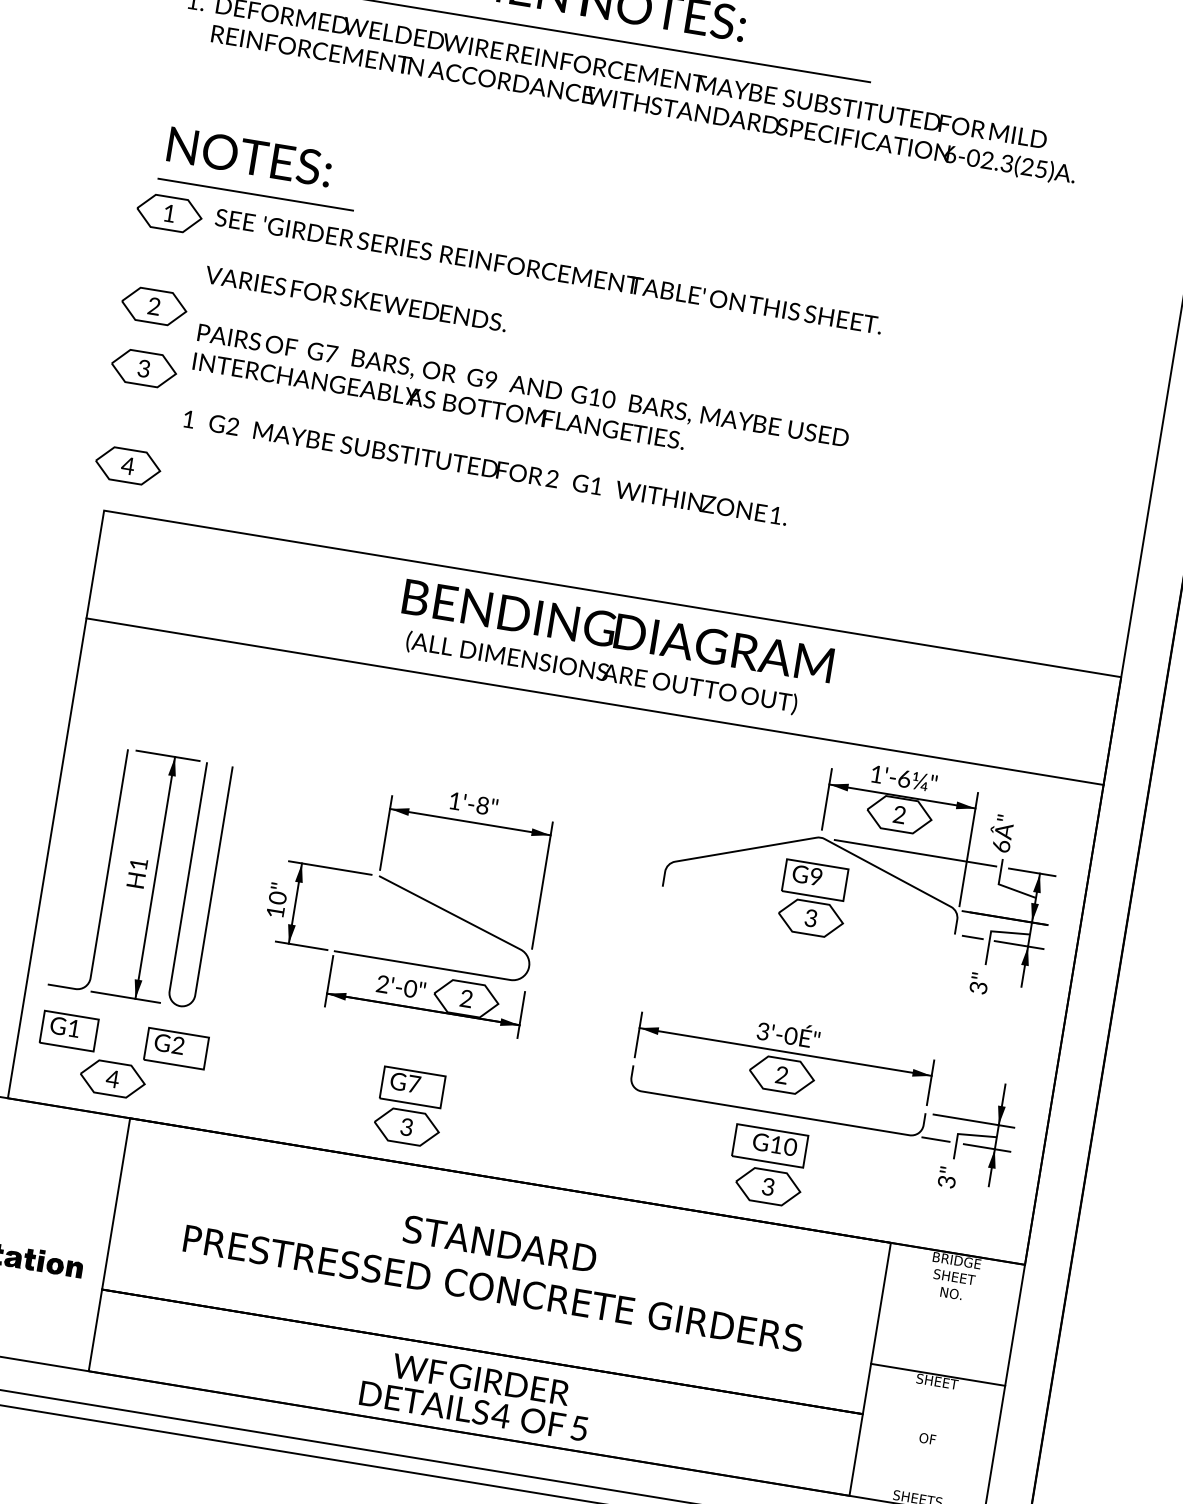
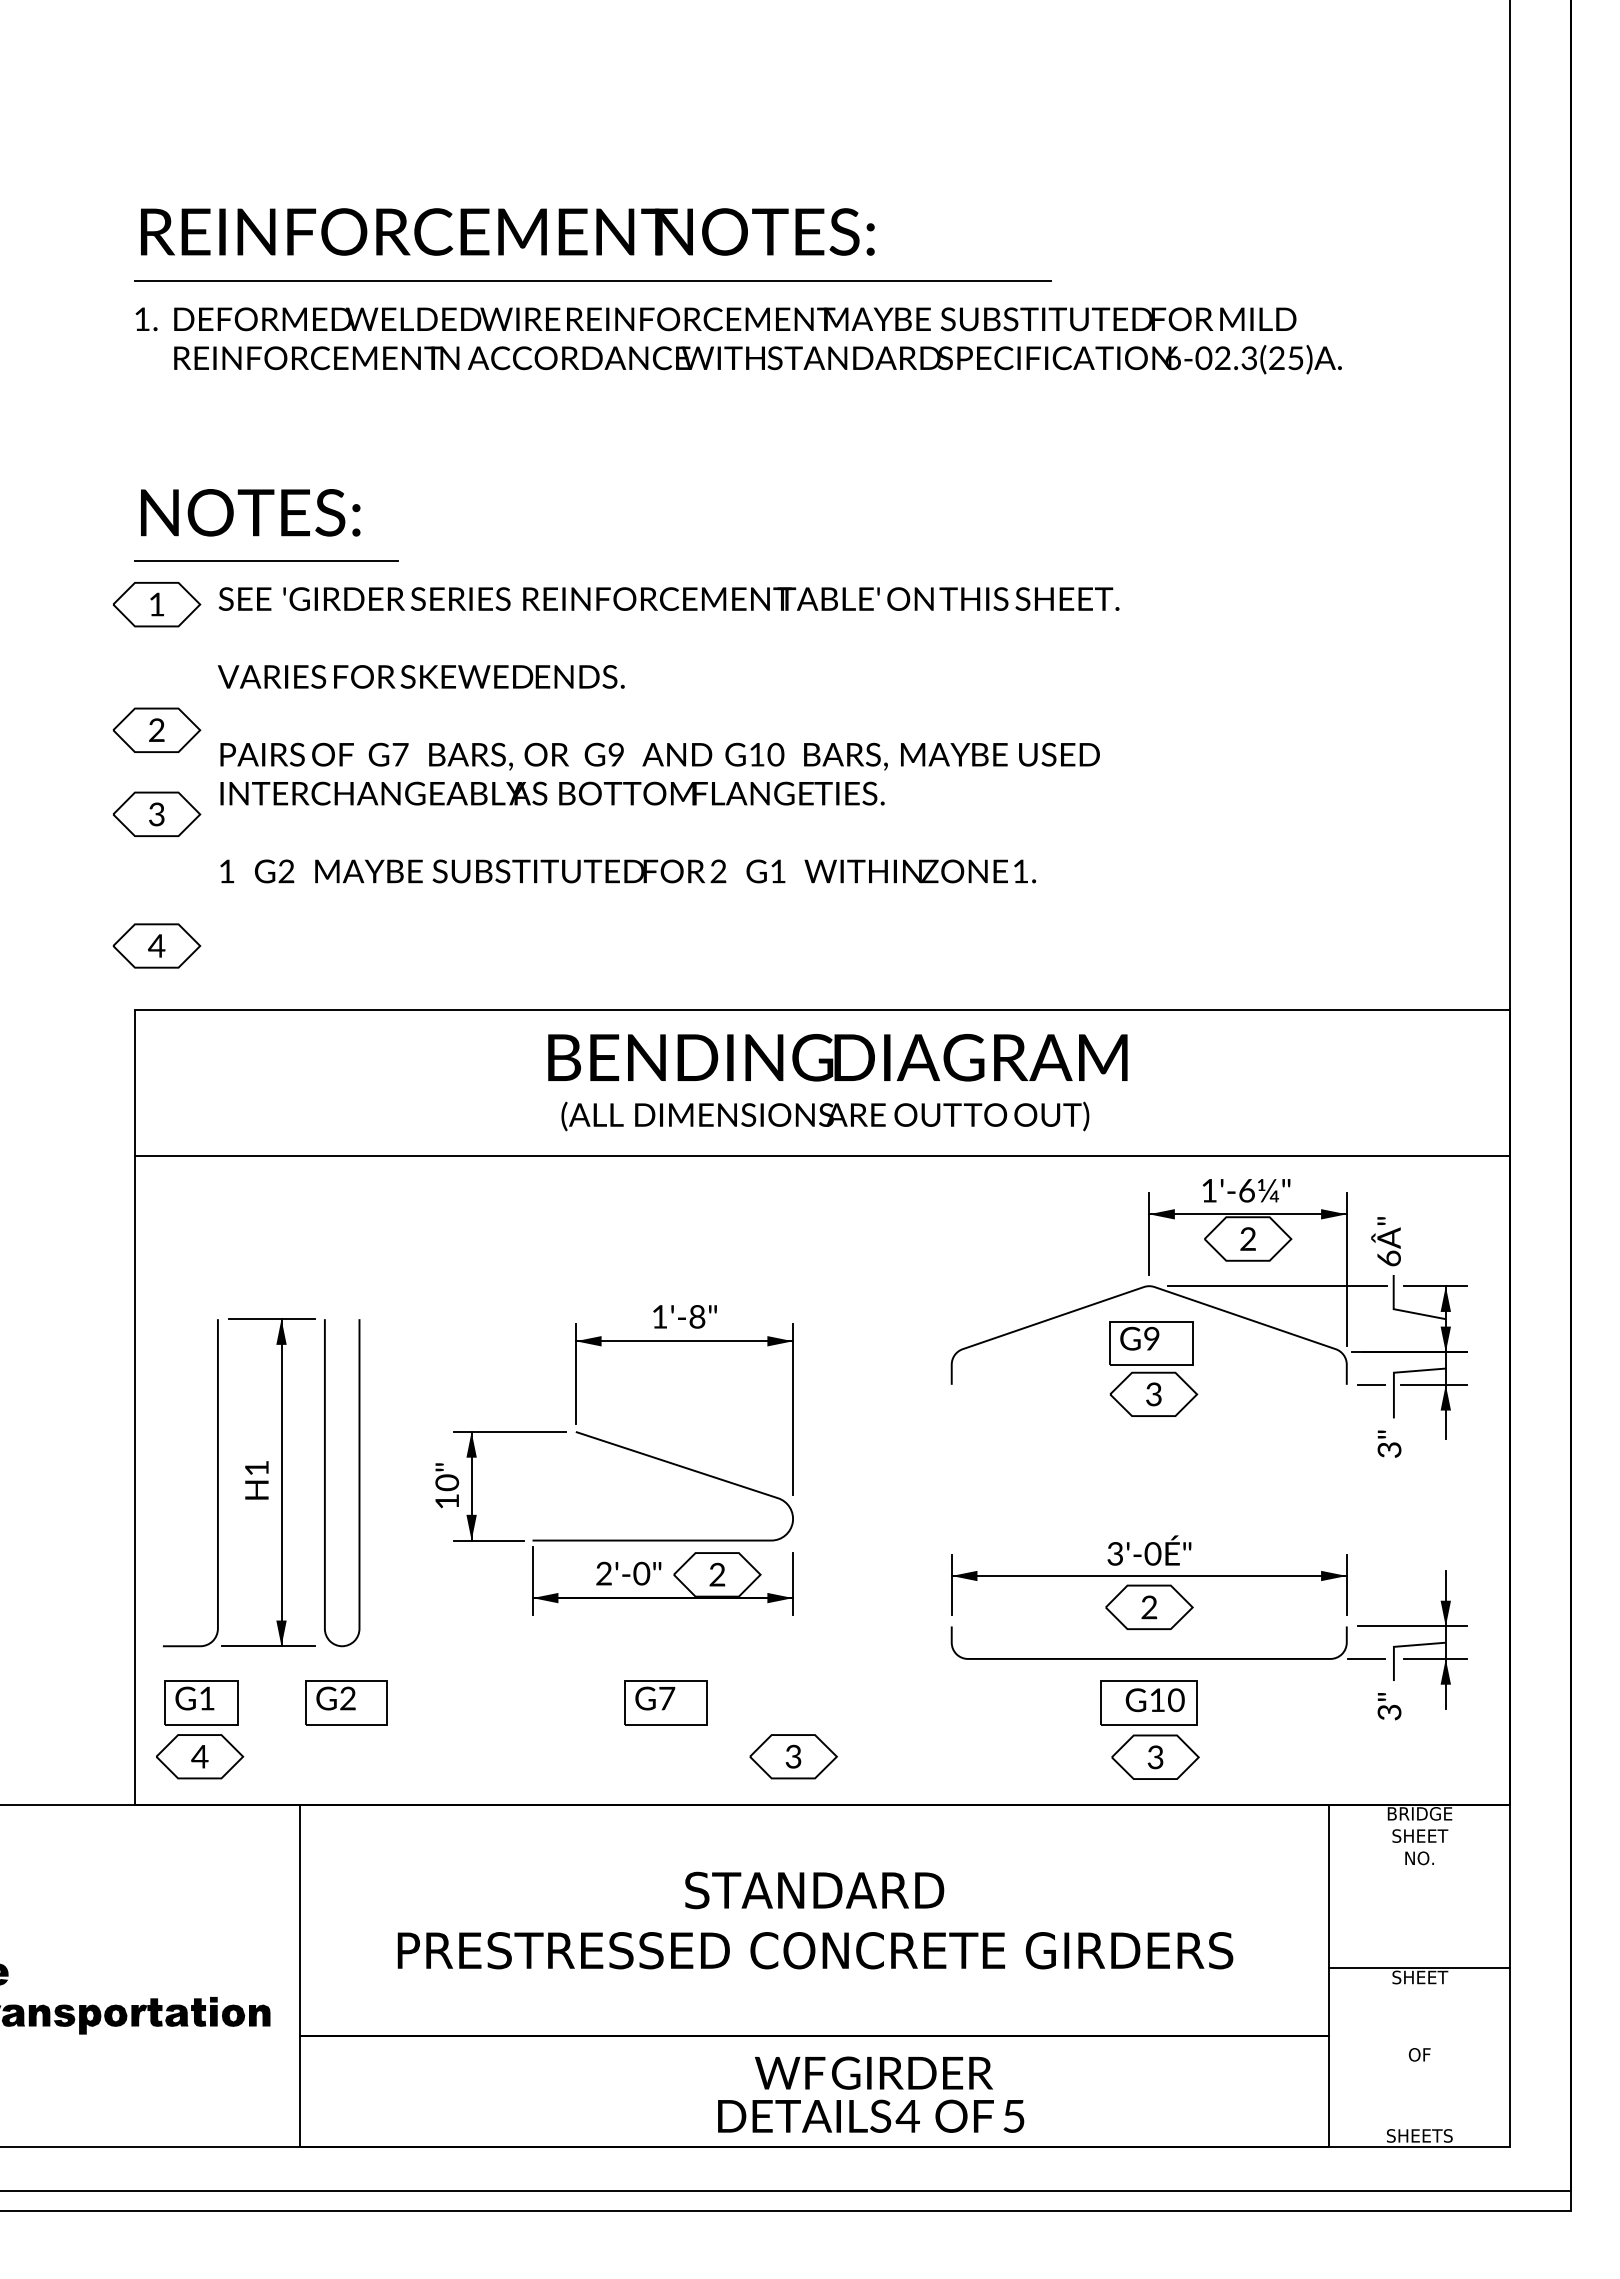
part: (113, 1078) -> (200, 1756), moved
part: (406, 1127) -> (793, 1756), moved
text: (476, 1395) -> (871, 2094), moved

